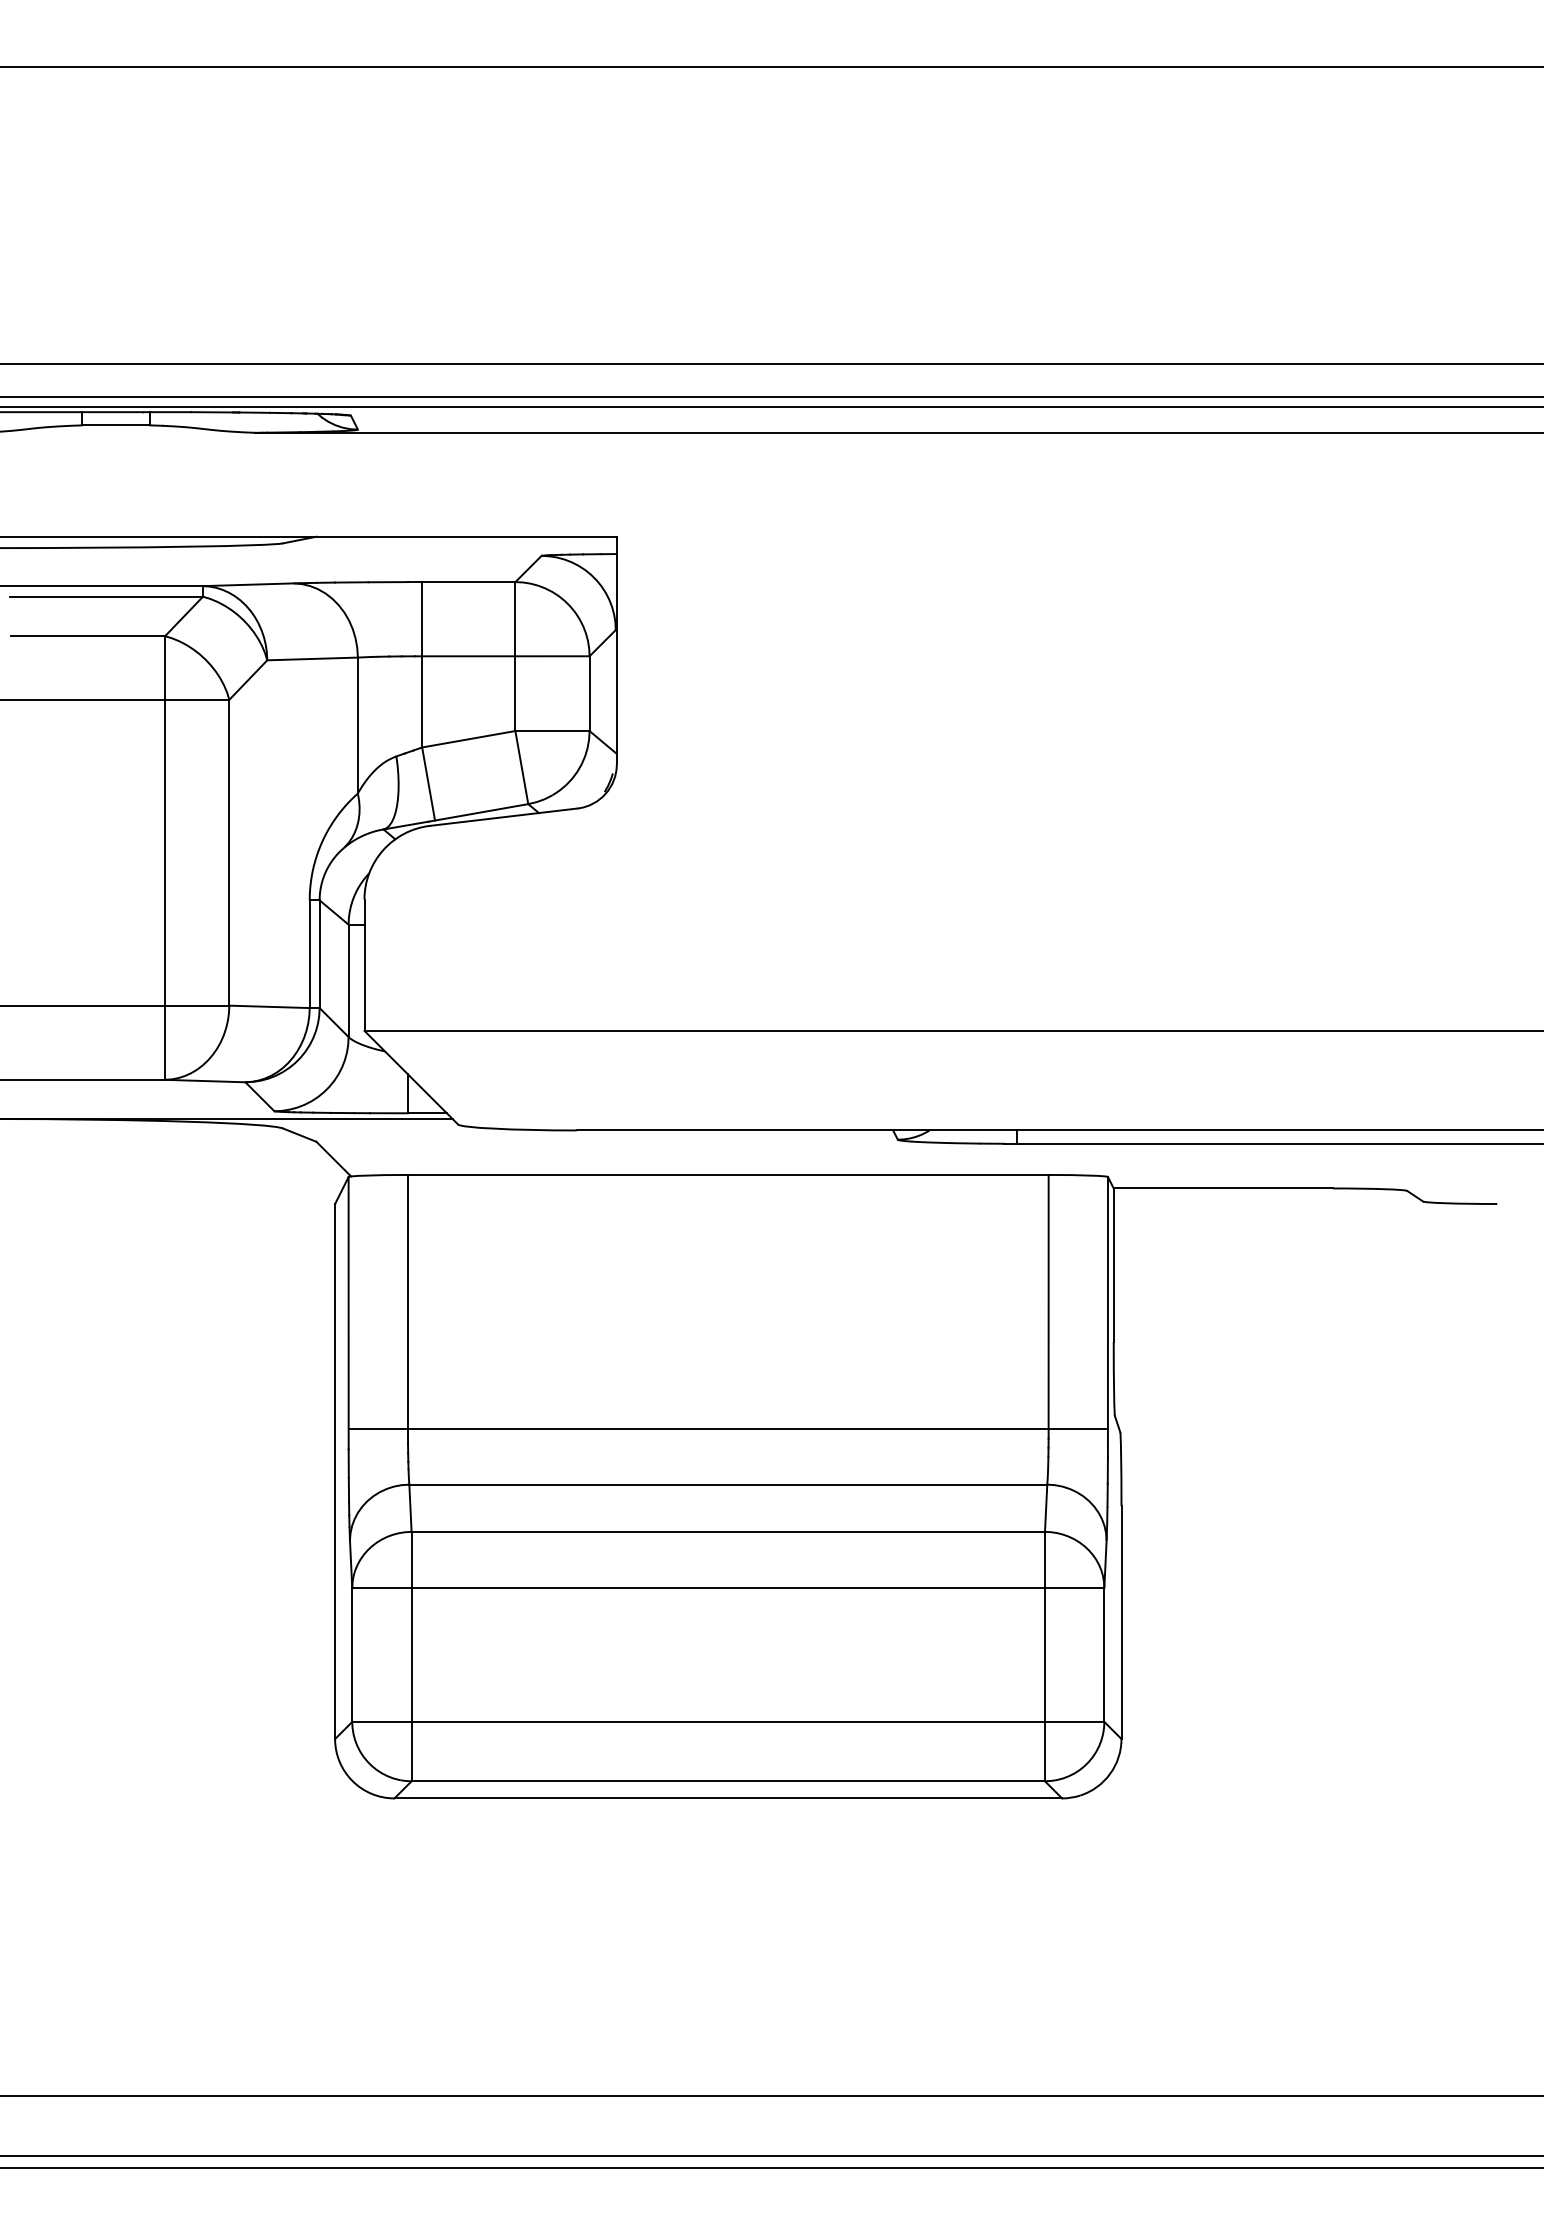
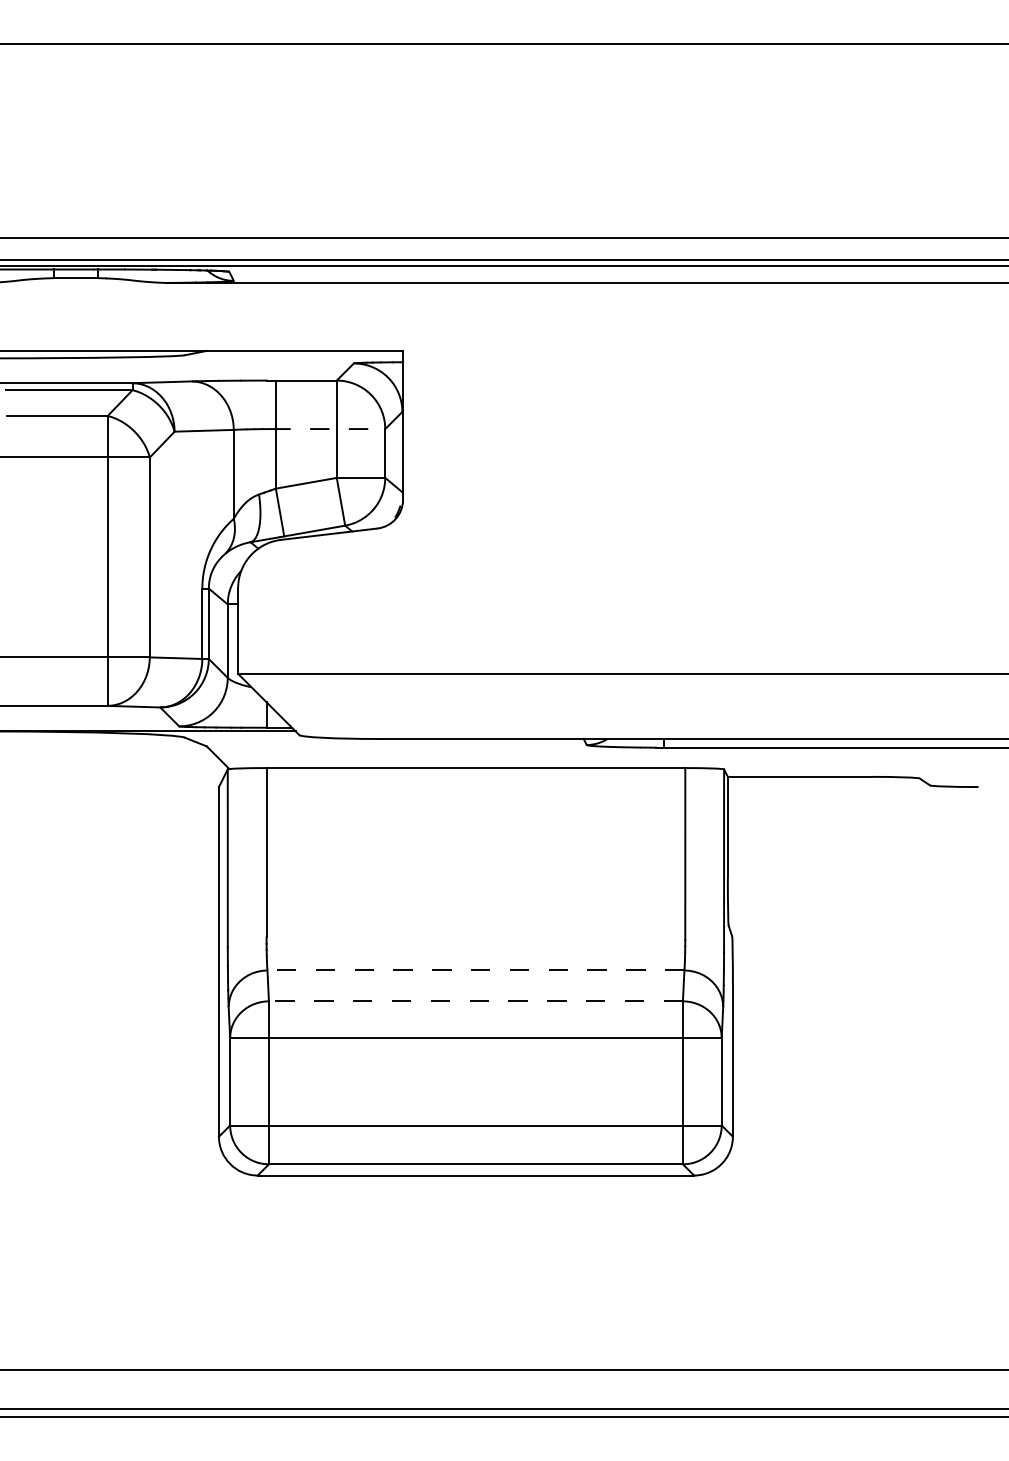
line: (502, 656) -> (328, 429), solid -> dashed
line: (727, 1428) -> (475, 933), removed
line: (727, 1484) -> (475, 970), solid -> dashed
line: (727, 1532) -> (475, 1001), solid -> dashed

